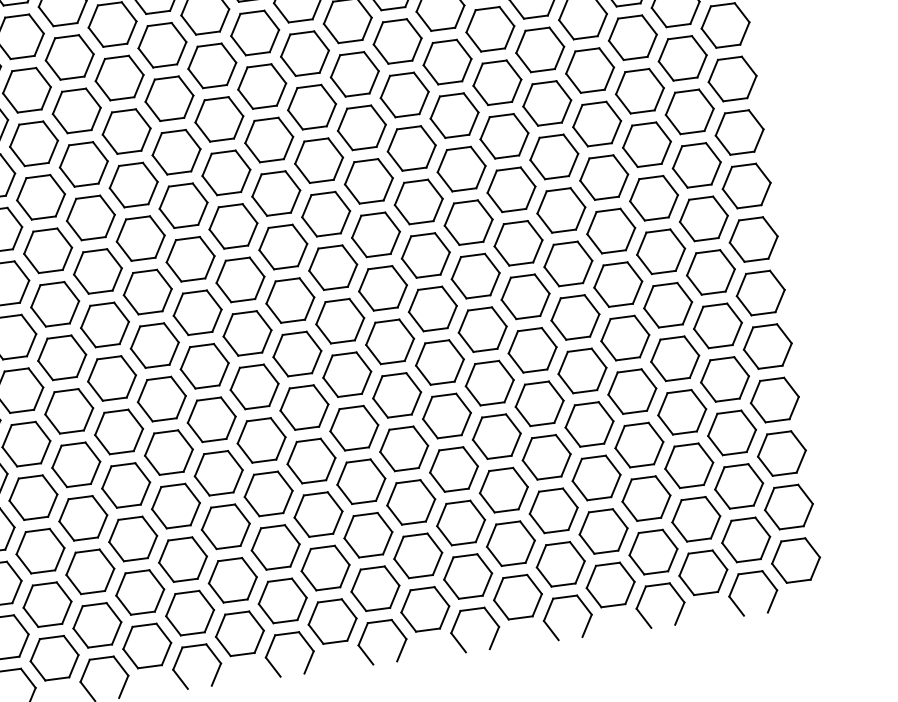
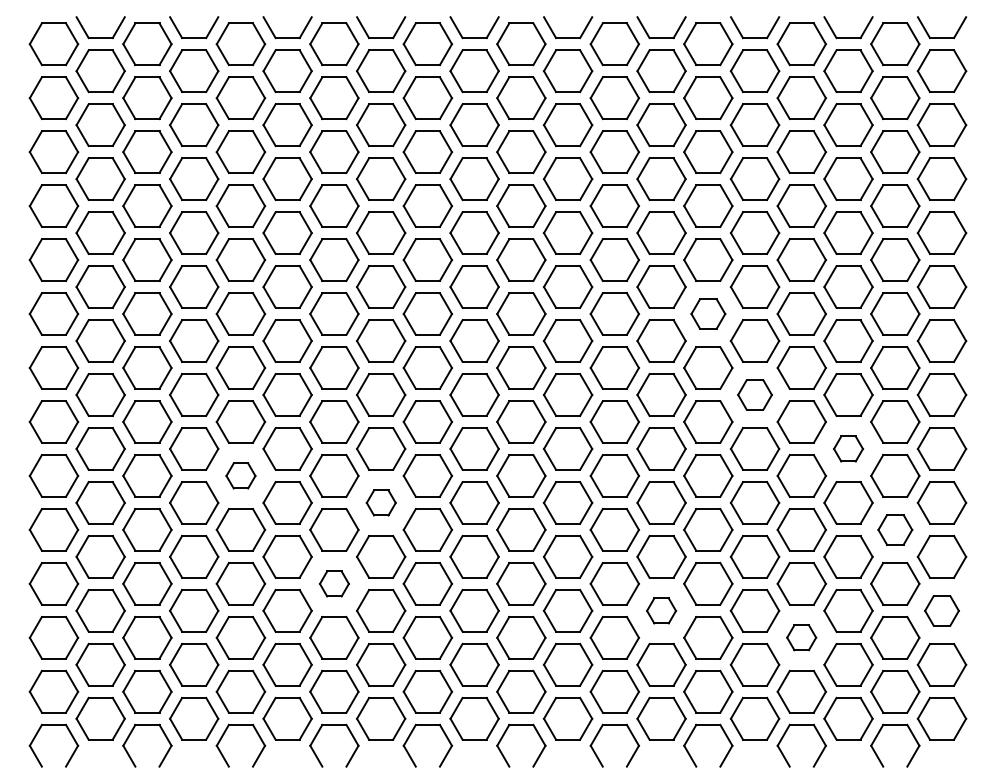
part: (511, 189) -> (708, 313), size x0.7
part: (567, 263) -> (754, 394), size x0.7
part: (668, 304) -> (848, 448), size x0.6
part: (725, 378) -> (895, 529), size x0.7
part: (68, 410) -> (240, 475), size x0.6
part: (212, 419) -> (381, 502), size x0.6
part: (781, 453) -> (941, 610), size x0.7
part: (503, 489) -> (661, 610), size x0.6
part: (646, 498) -> (801, 637), size x0.6
part: (176, 505) -> (334, 583), size x0.6

